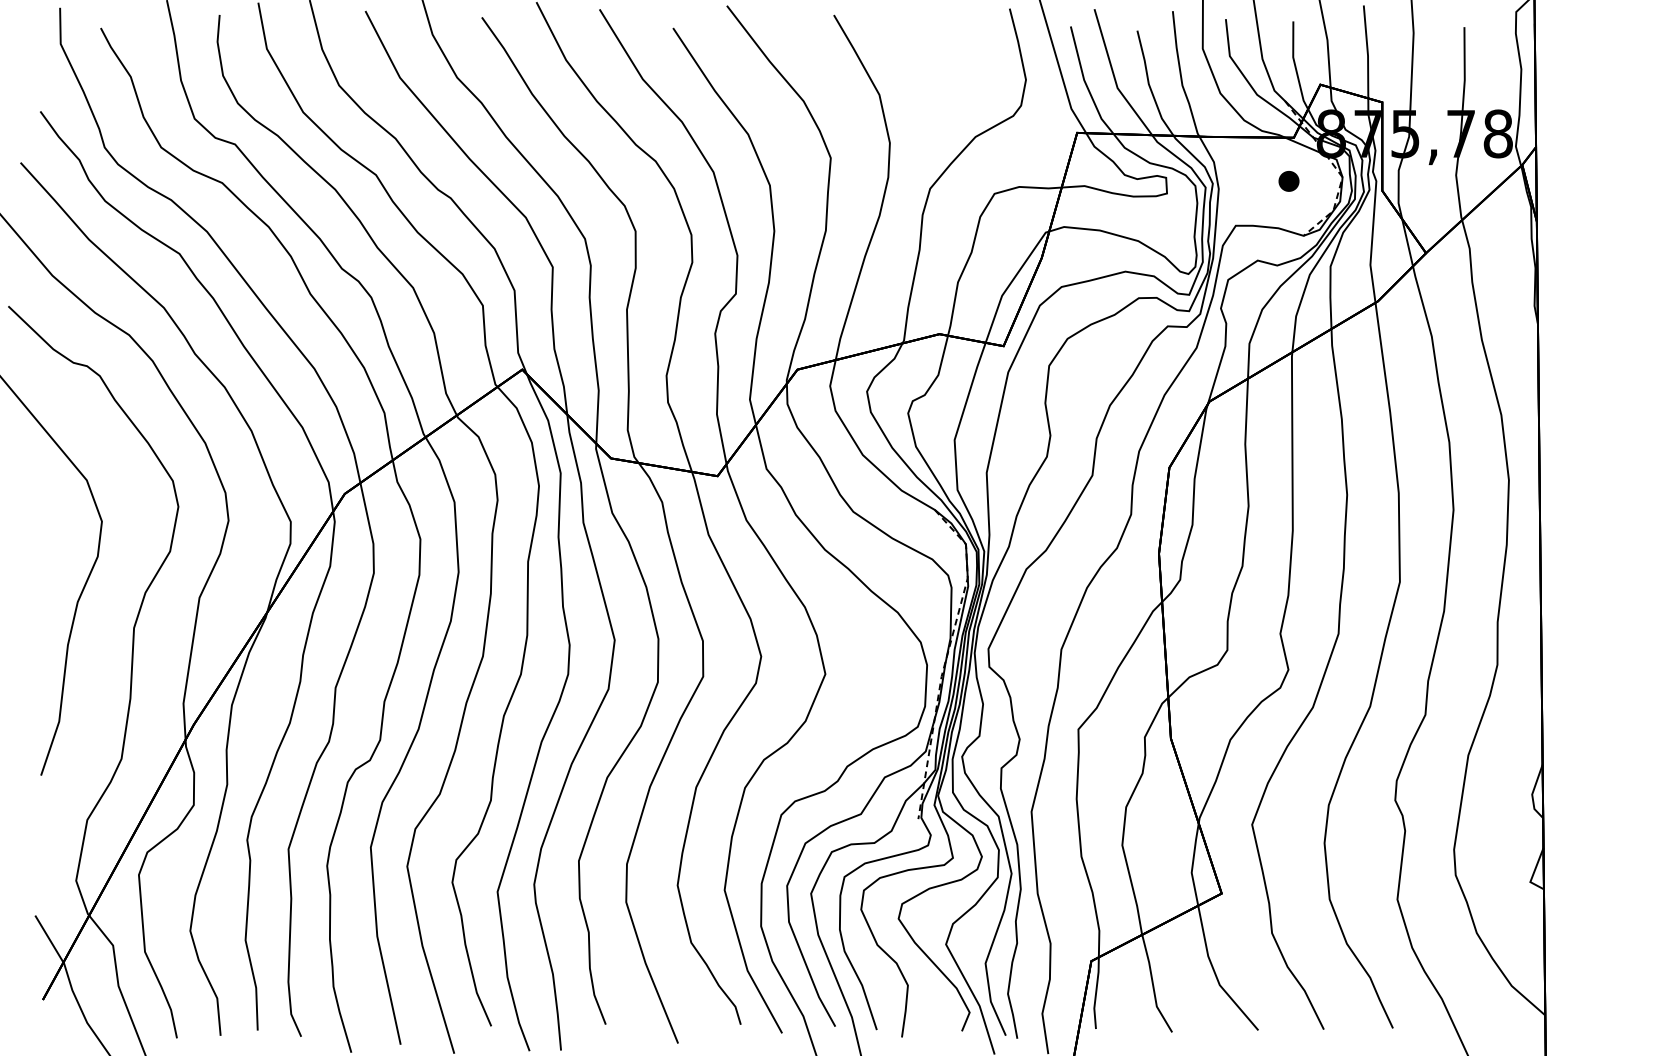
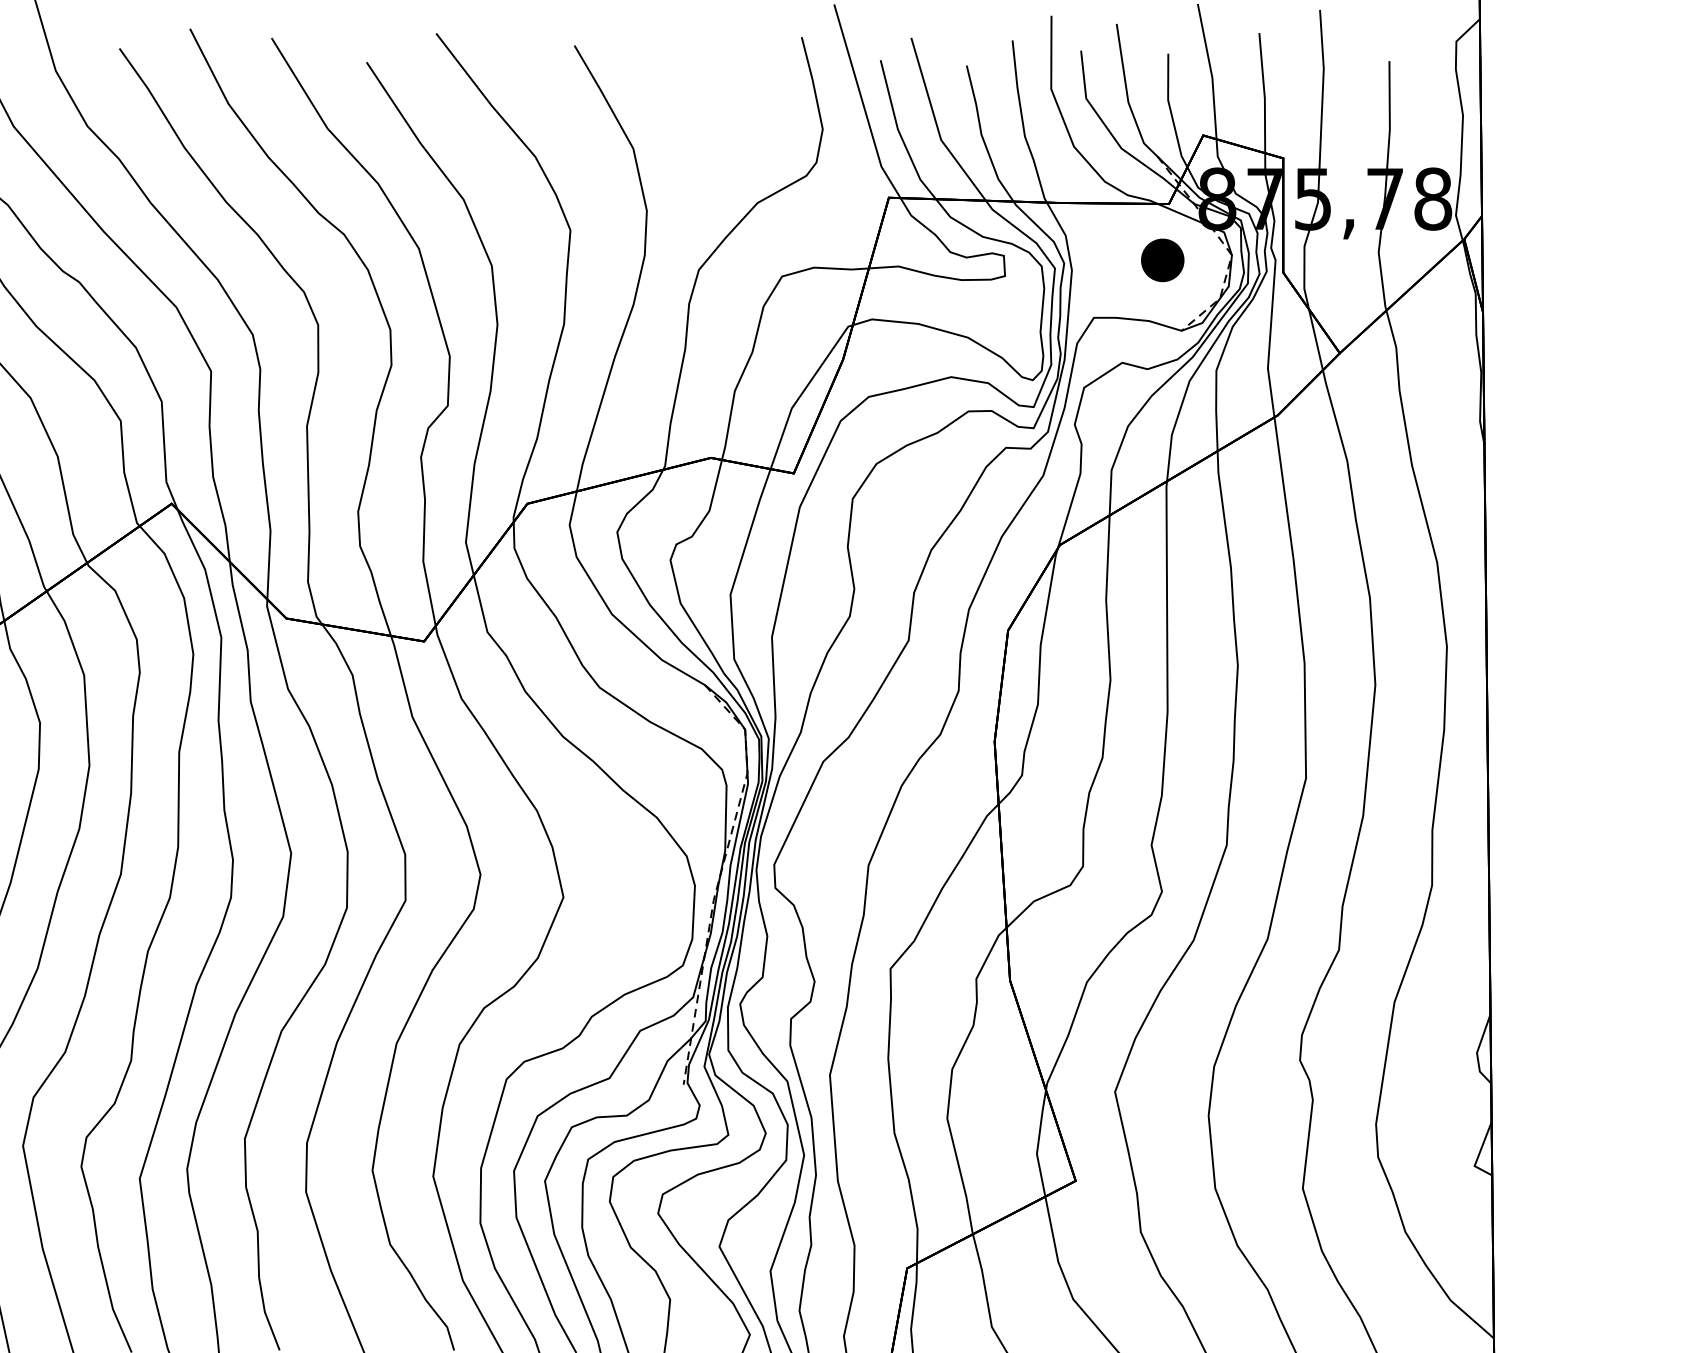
part: (1288, 181) -> (1162, 260), size x1.6

